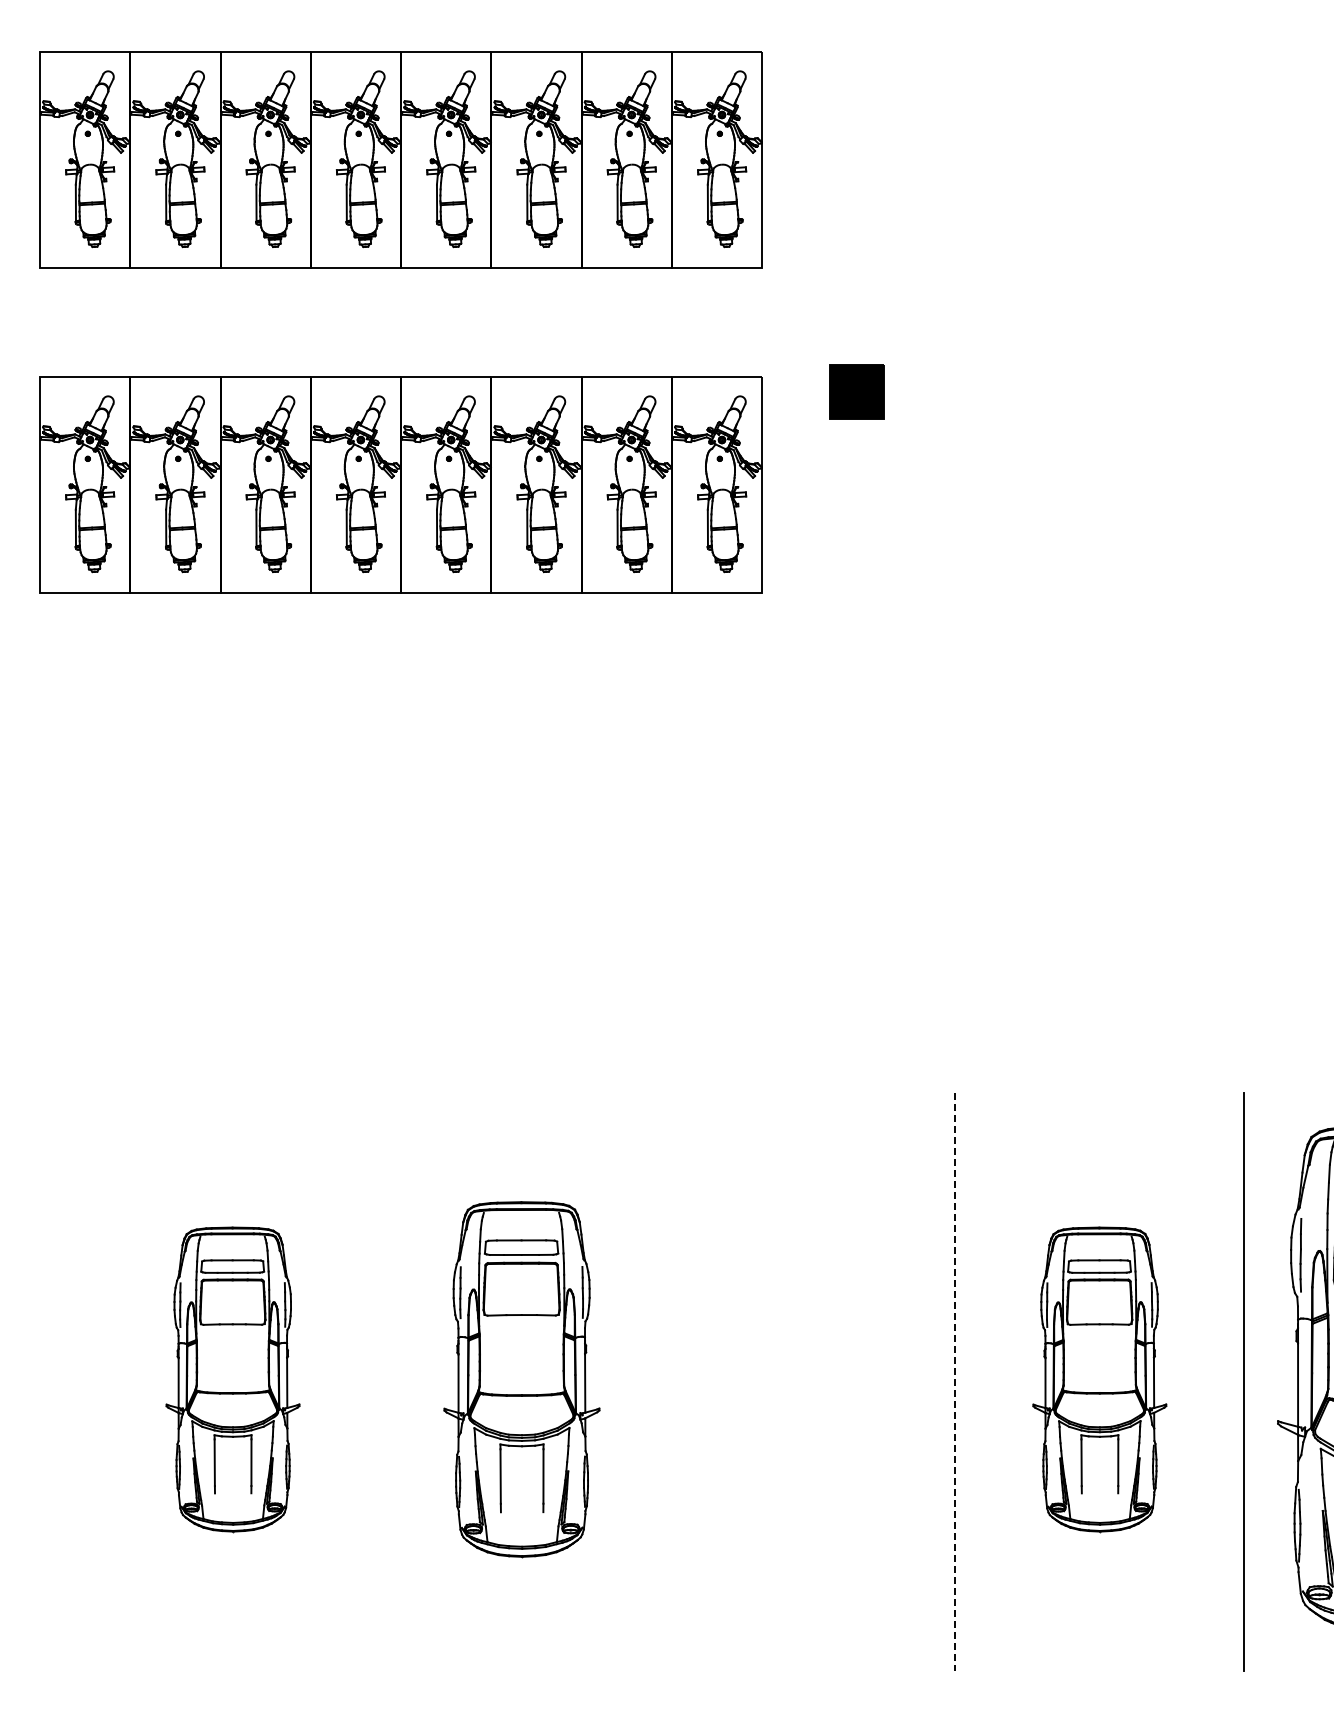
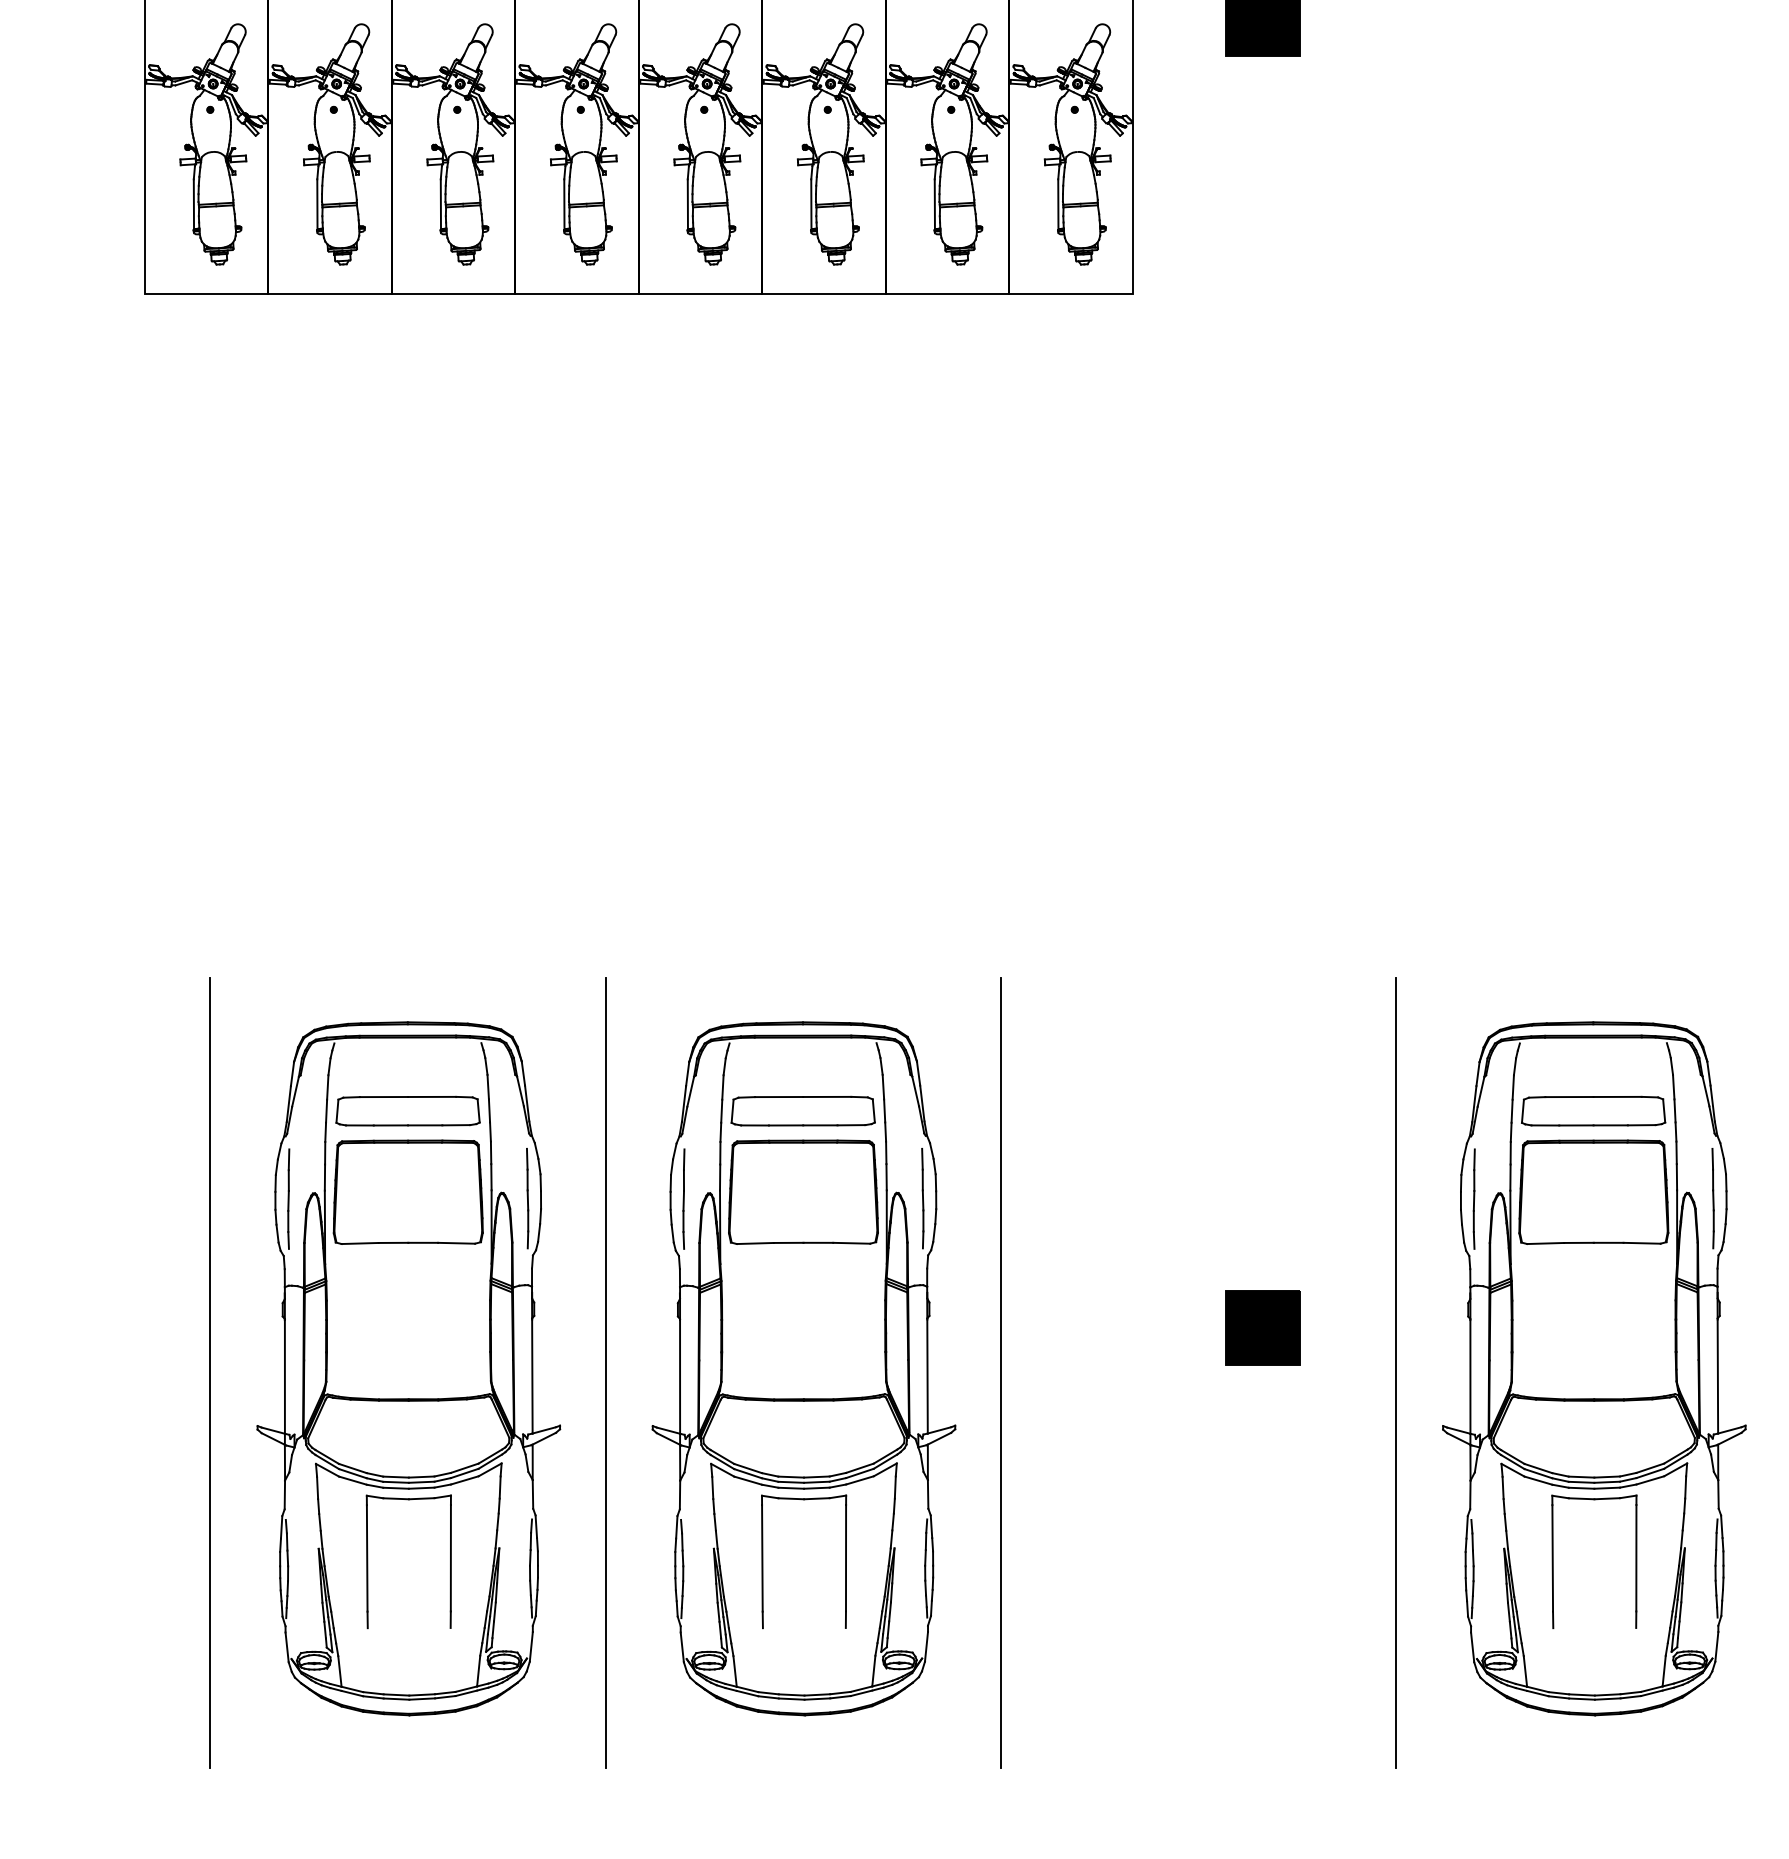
part: (856, 1348) -> (1261, 1326), added
part: (232, 1379) -> (408, 1369), size x1.67
part: (521, 1379) -> (803, 1369), size x1.43
part: (1099, 1379) -> (1593, 1369), size x1.67
line: (88, 1382) -> (211, 1373), added
line: (376, 1382) -> (605, 1373), added
line: (665, 1382) -> (1000, 1373), added
line: (954, 1382) -> (1395, 1373), dashed -> solid

